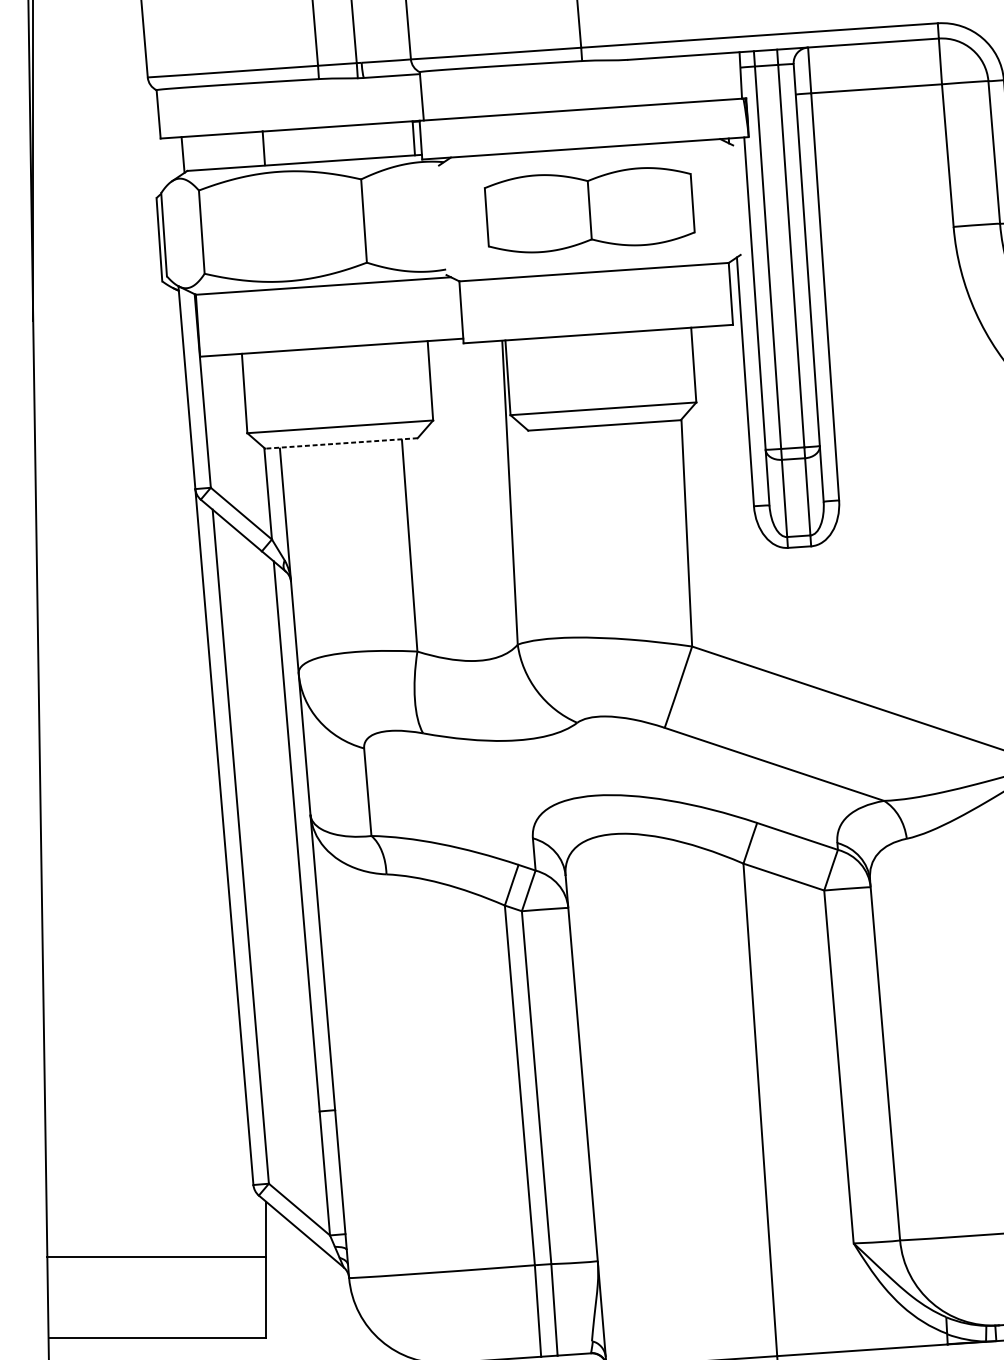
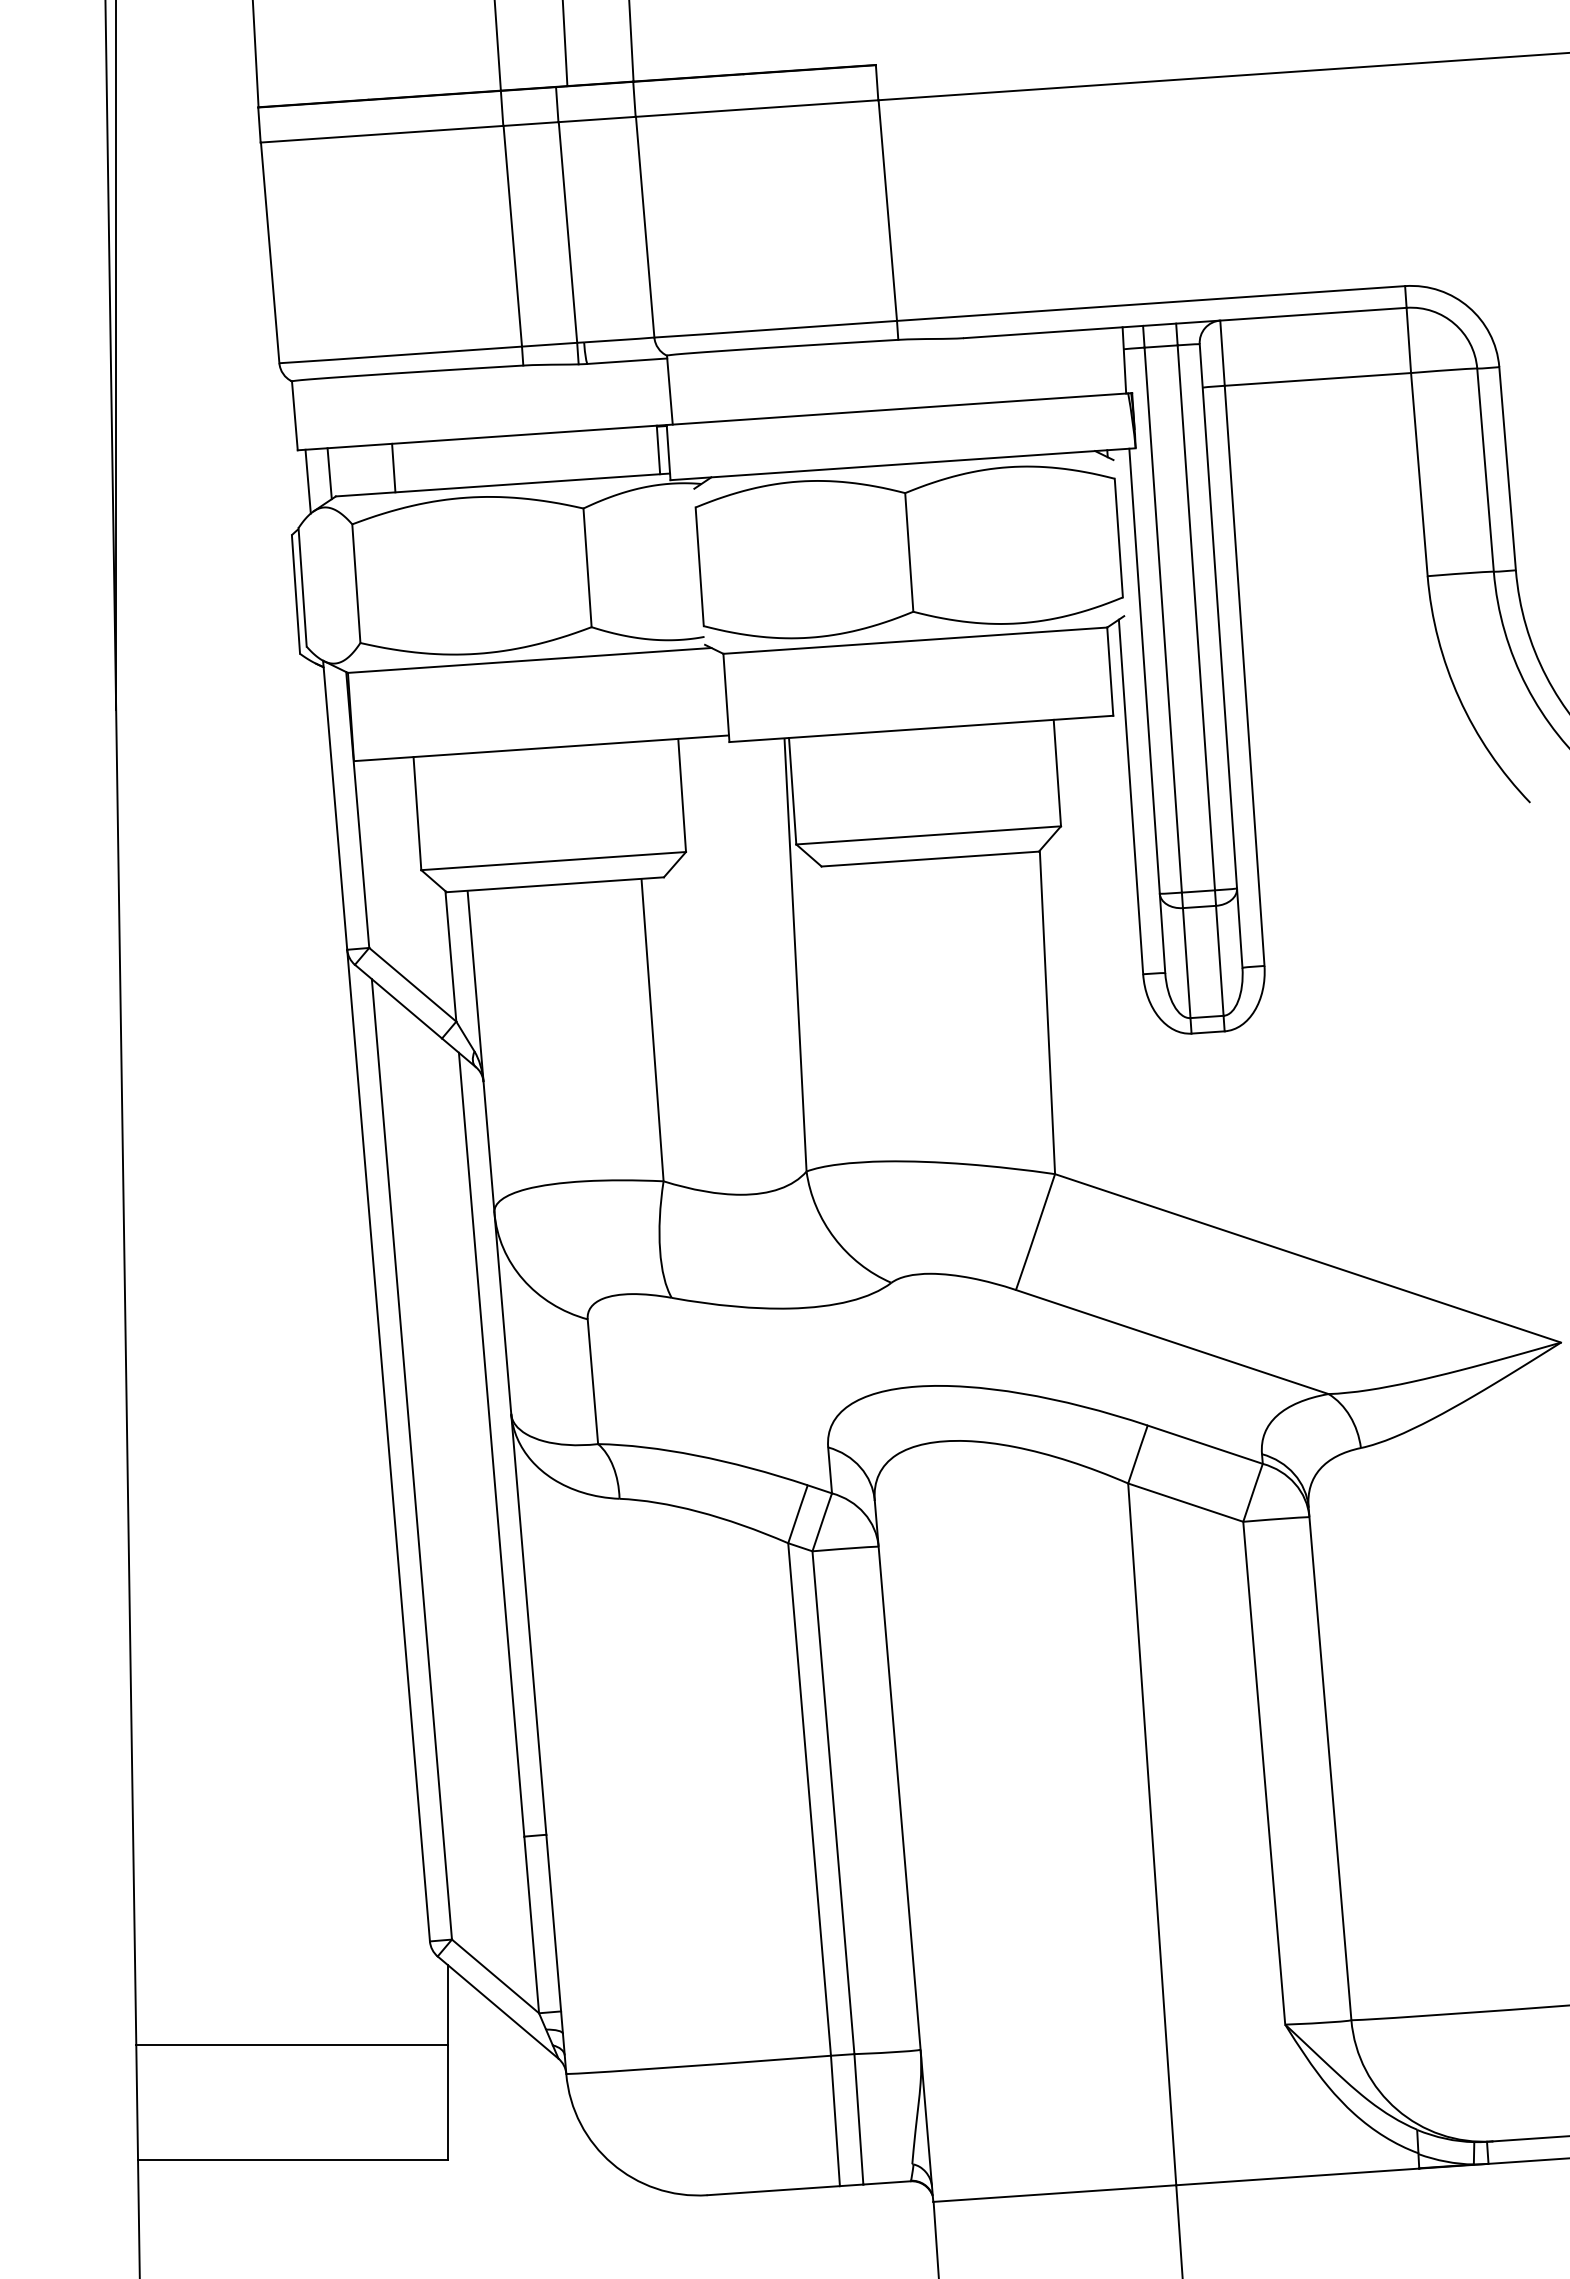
line: (263, 147) -> (393, 467), moved
line: (167, 160) -> (307, 481), added
part: (589, 210) -> (908, 552), size x1.43
line: (341, 443) -> (555, 884), dashed -> solid

